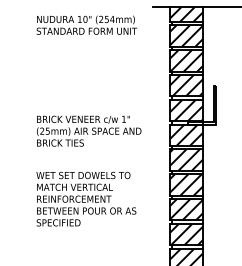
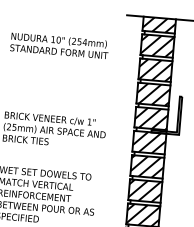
text: (86, 24) -> (59, 45), moved

